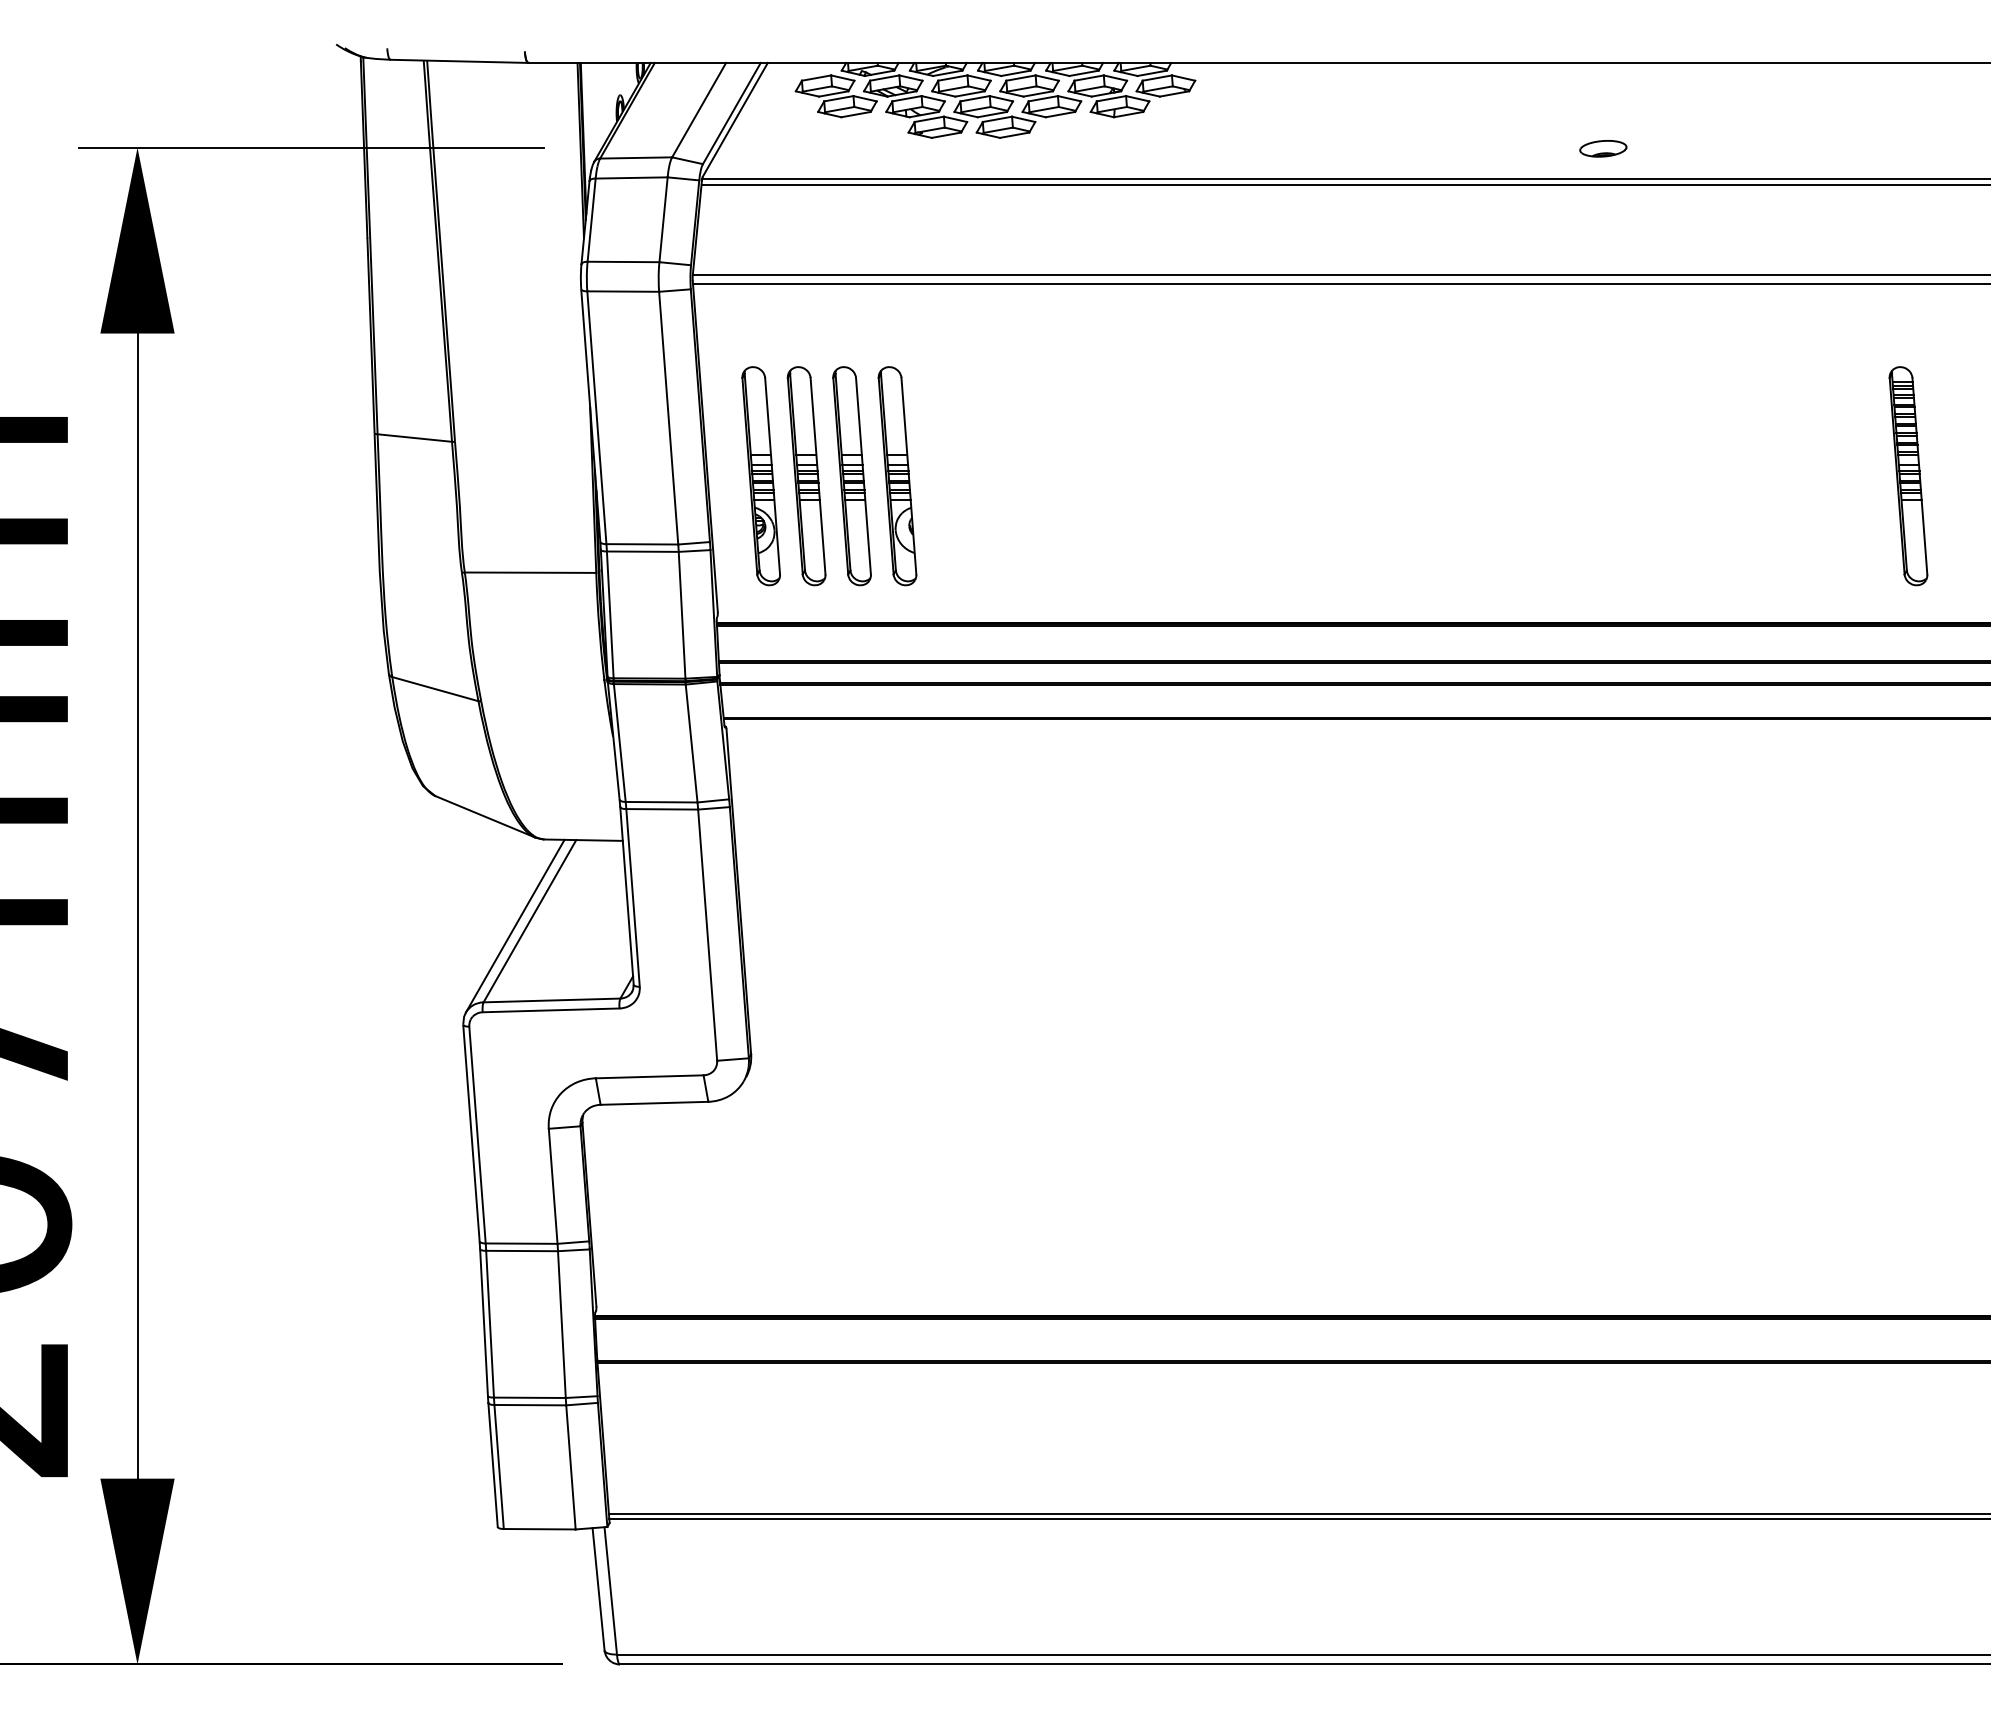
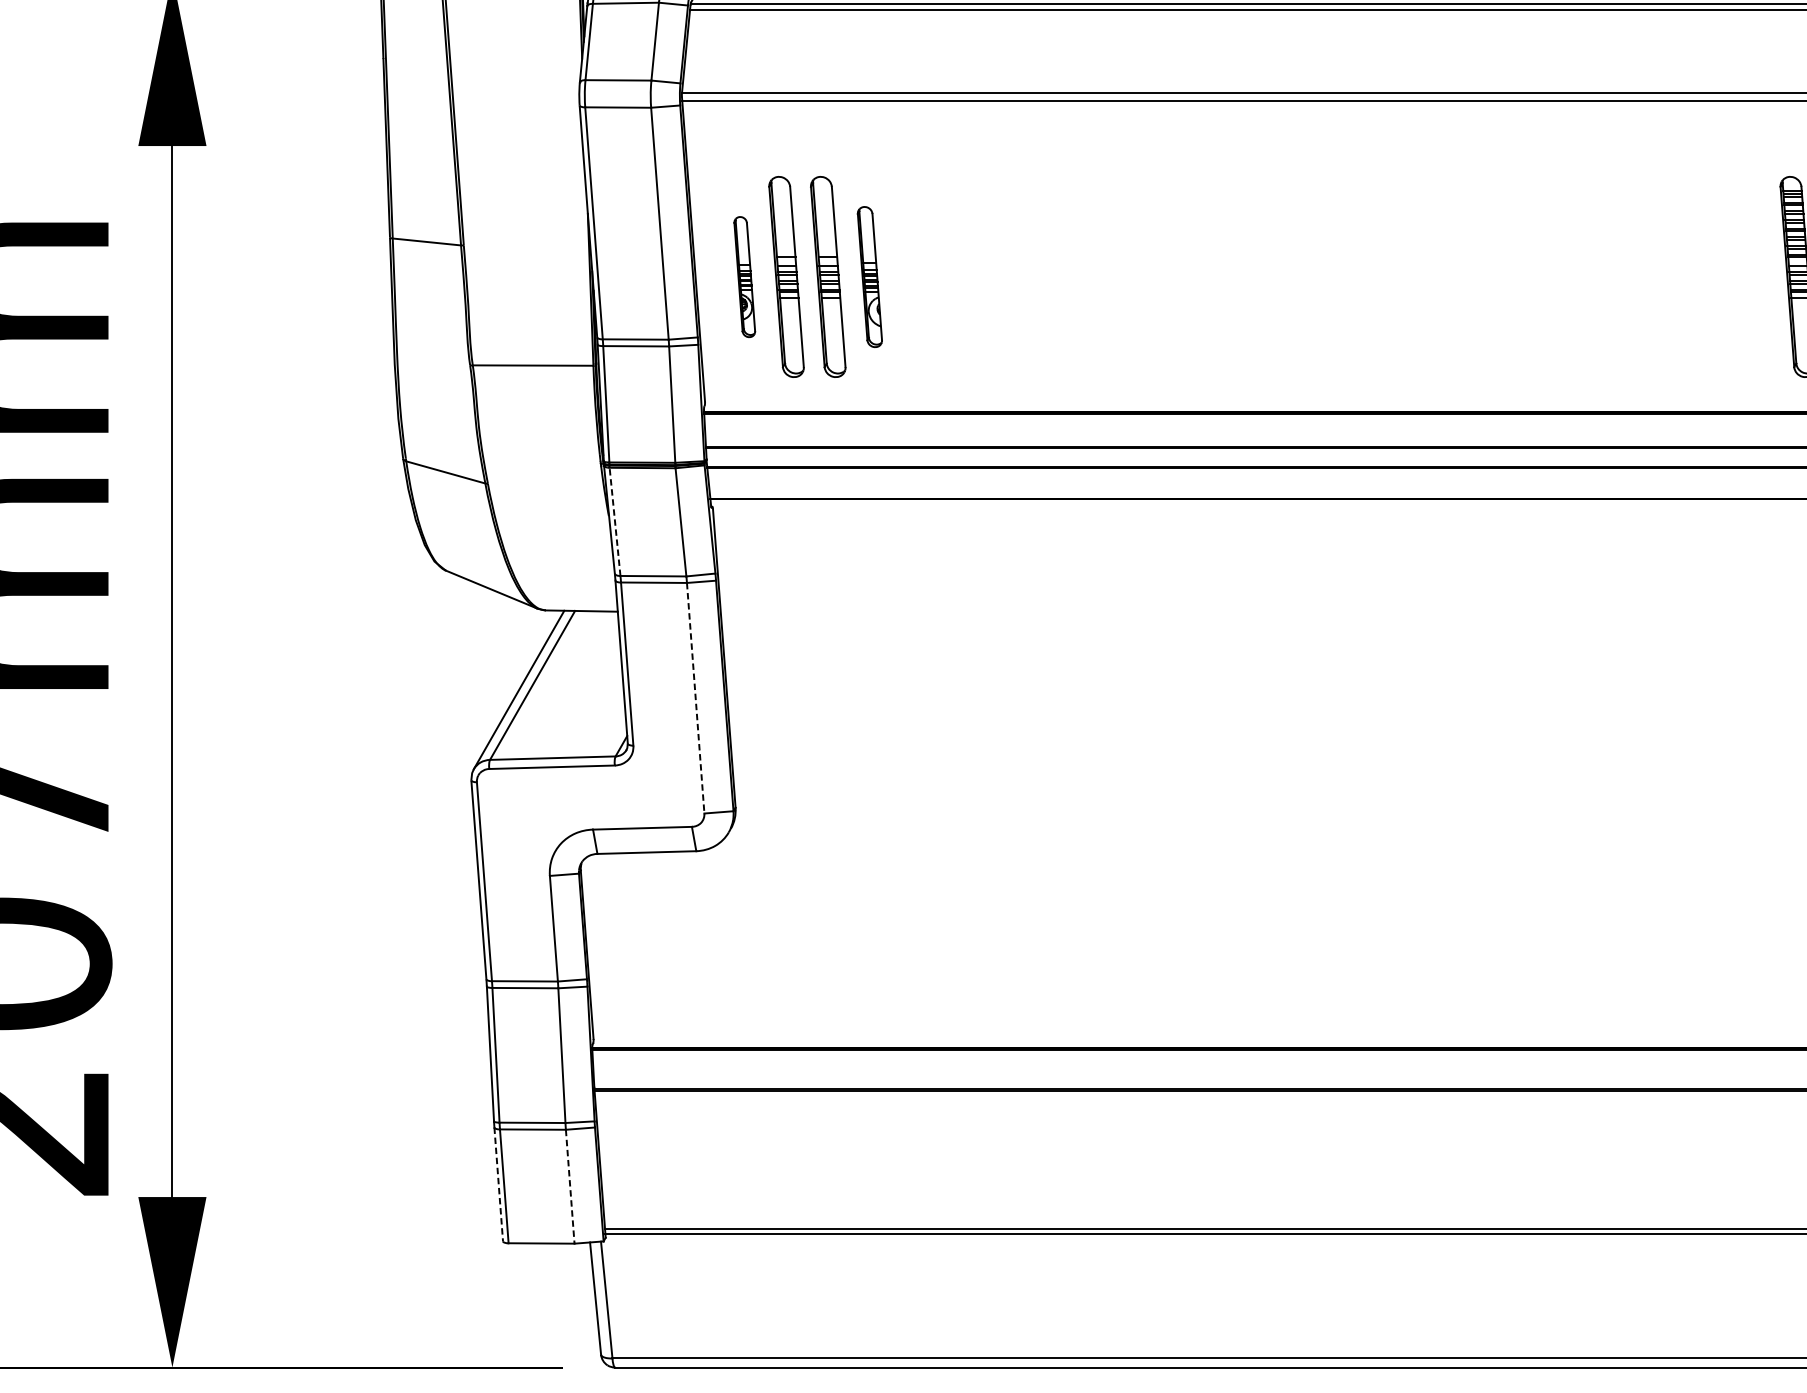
part: (760, 476) -> (744, 277), size x0.6
part: (897, 476) -> (869, 277), size x0.7
line: (619, 742) -> (614, 521), solid -> dashed
line: (707, 935) -> (695, 698), solid -> dashed
line: (493, 1465) -> (499, 1184), solid -> dashed
line: (570, 1467) -> (569, 1186), solid -> dashed

